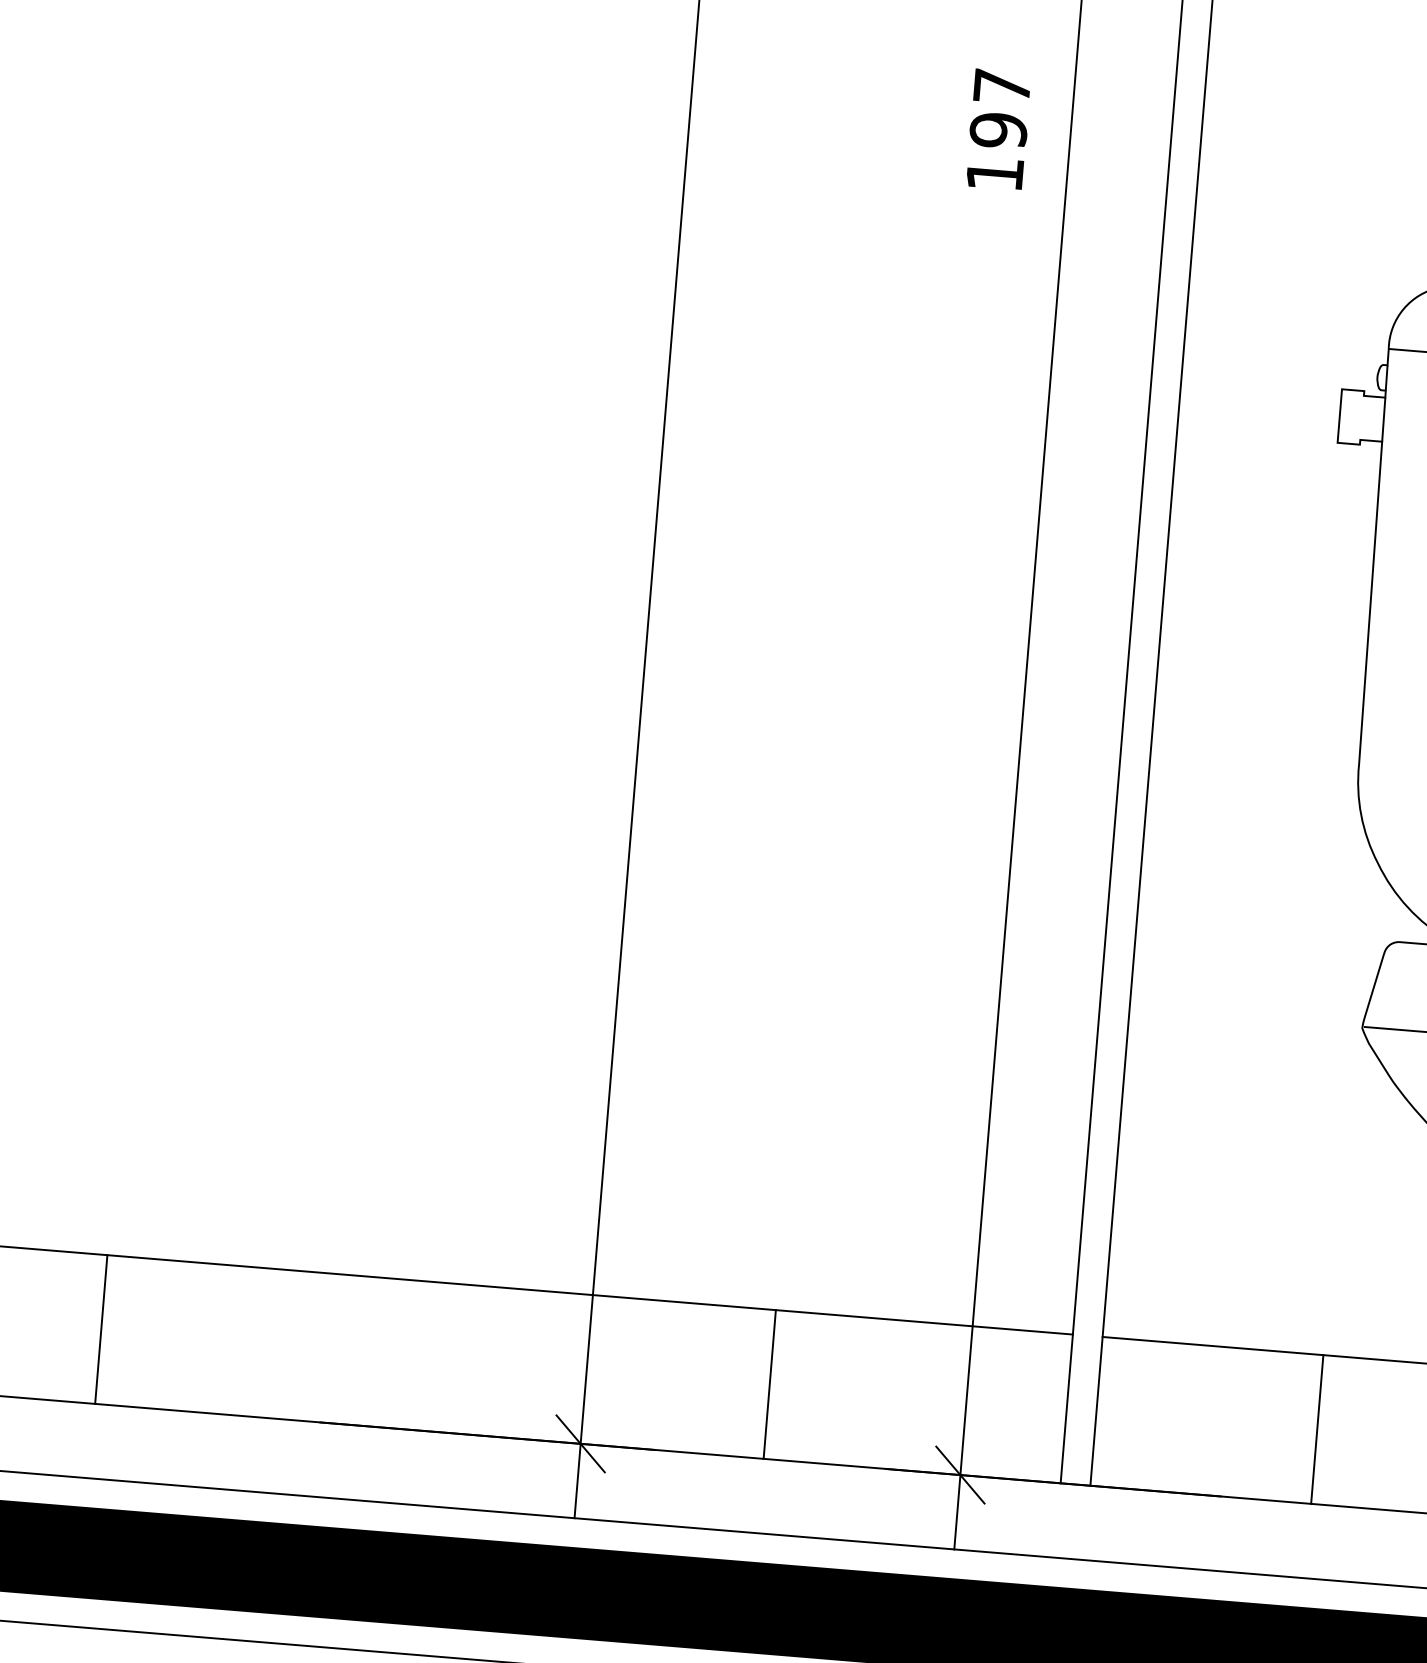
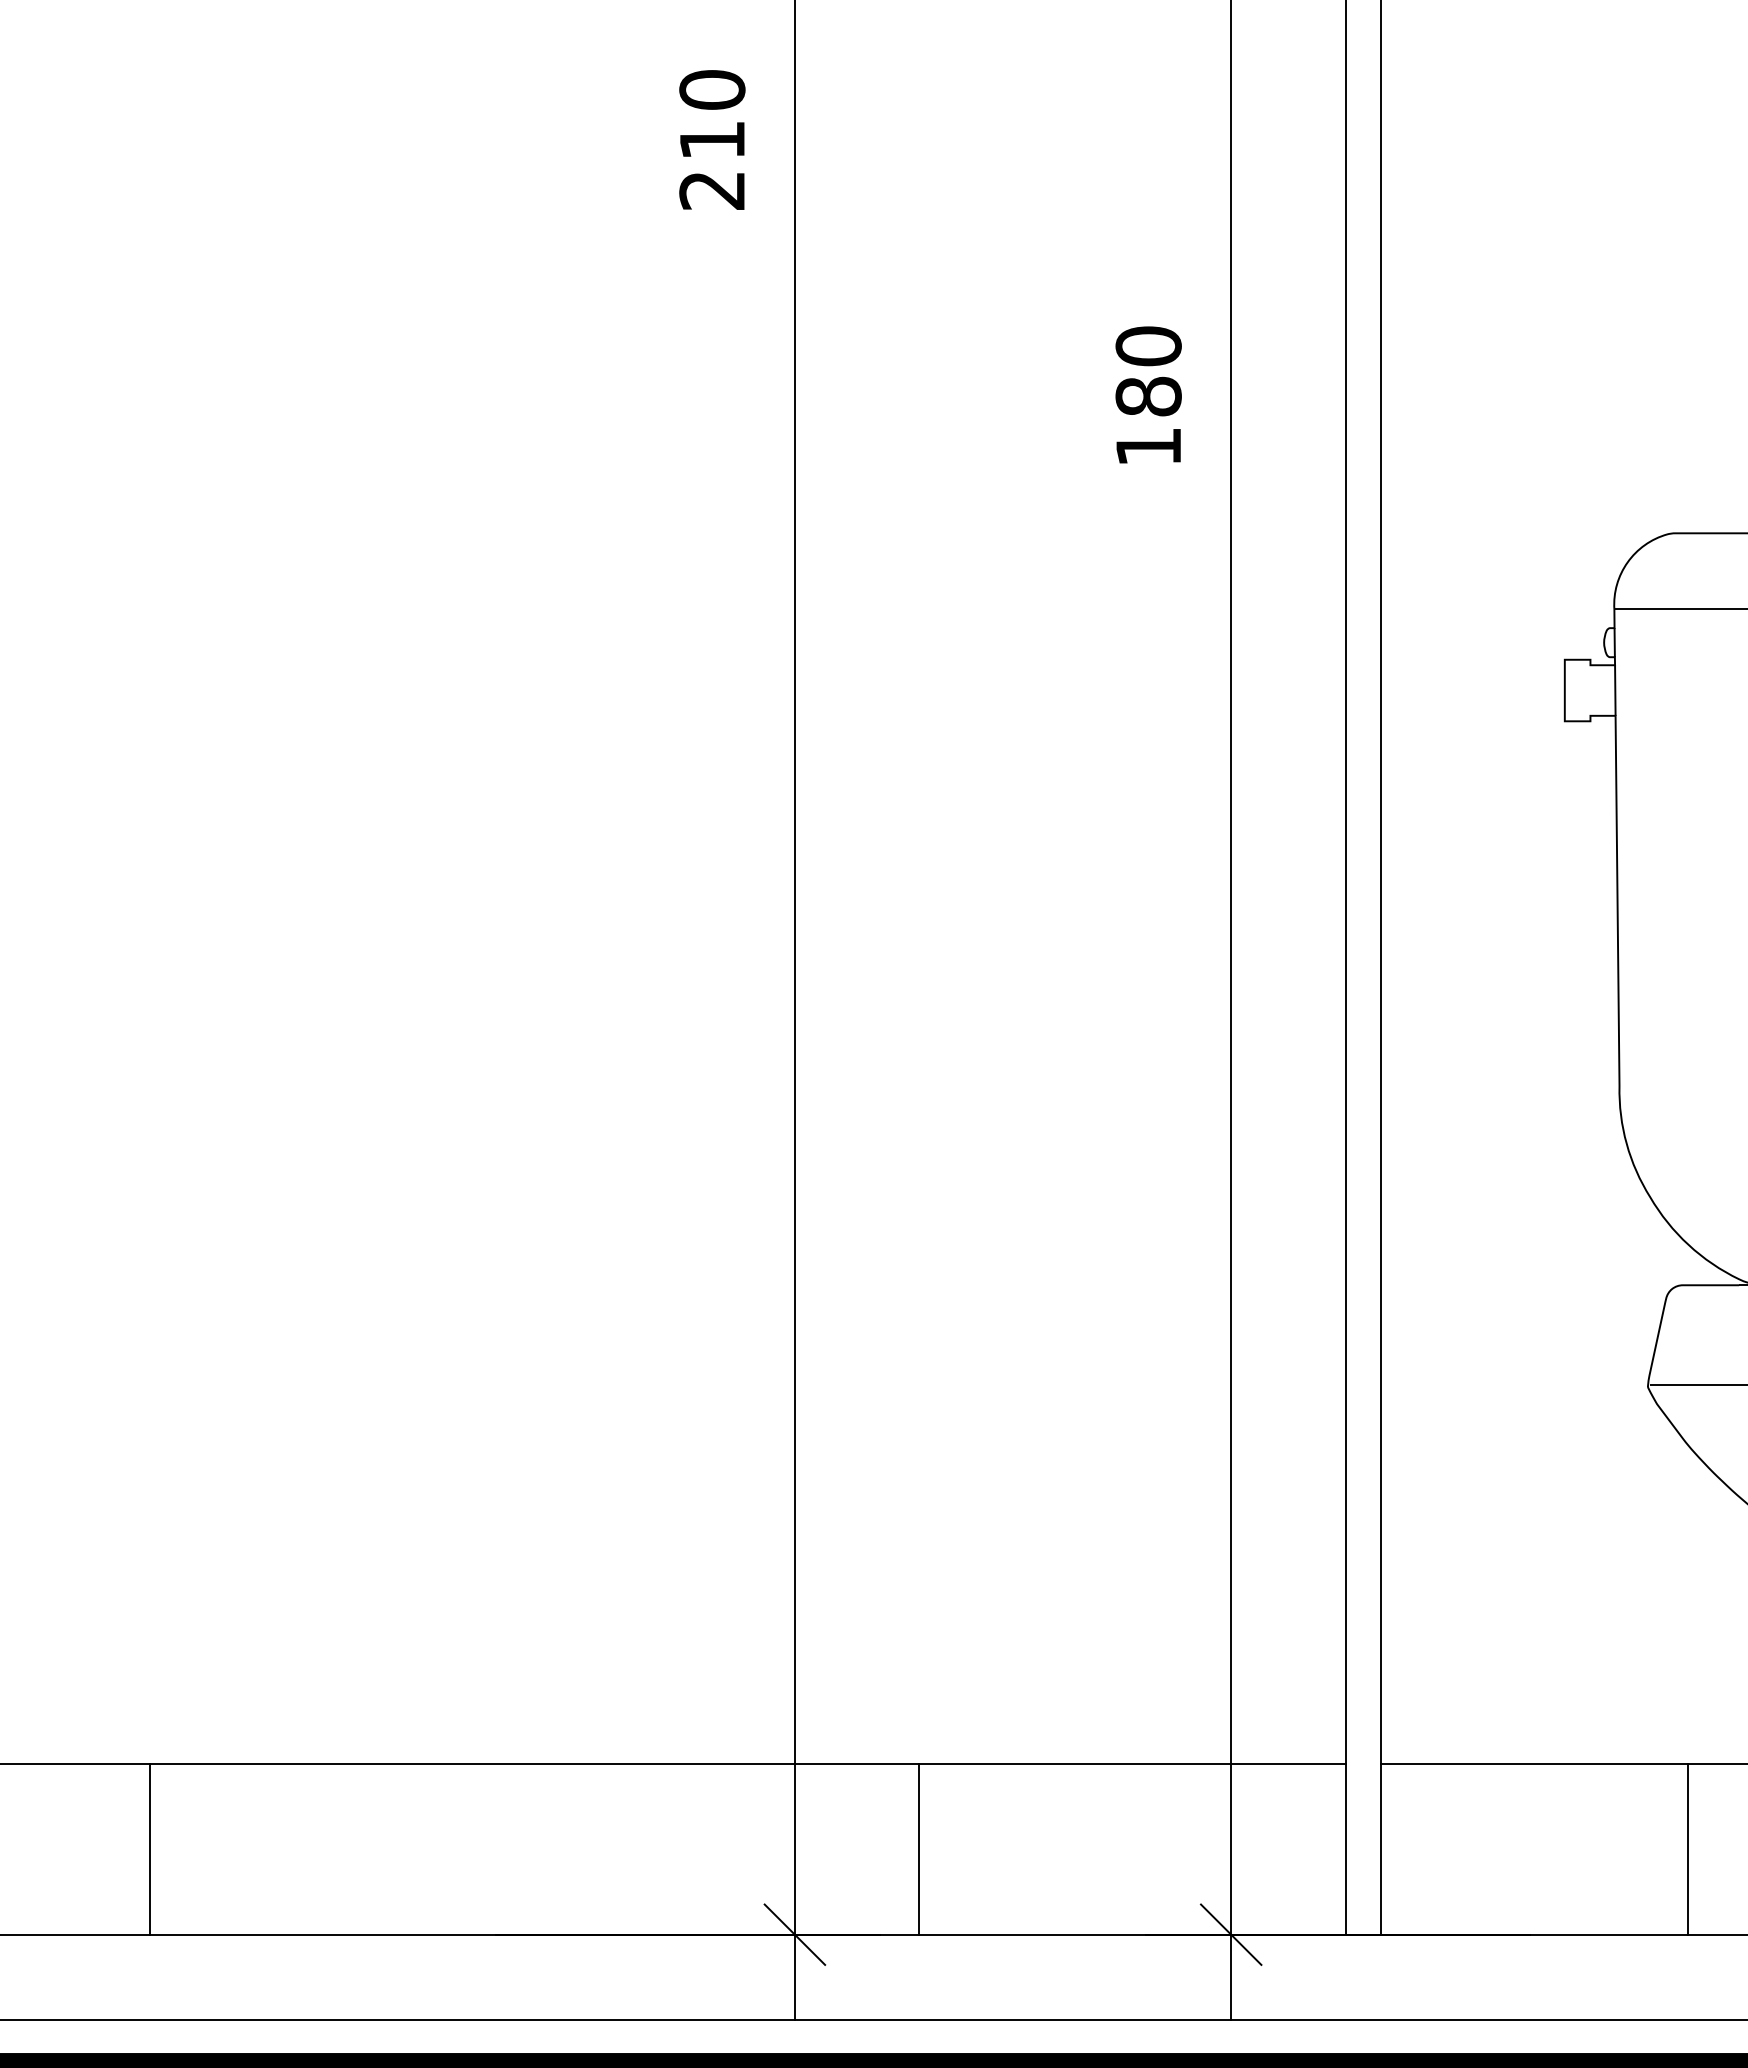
text: (1000, 108) -> (1148, 371), 197 -> 180
line: (101, 1328) -> (150, 1848), moved
line: (770, 1383) -> (919, 1848), moved
line: (1317, 1428) -> (1688, 1848), moved

